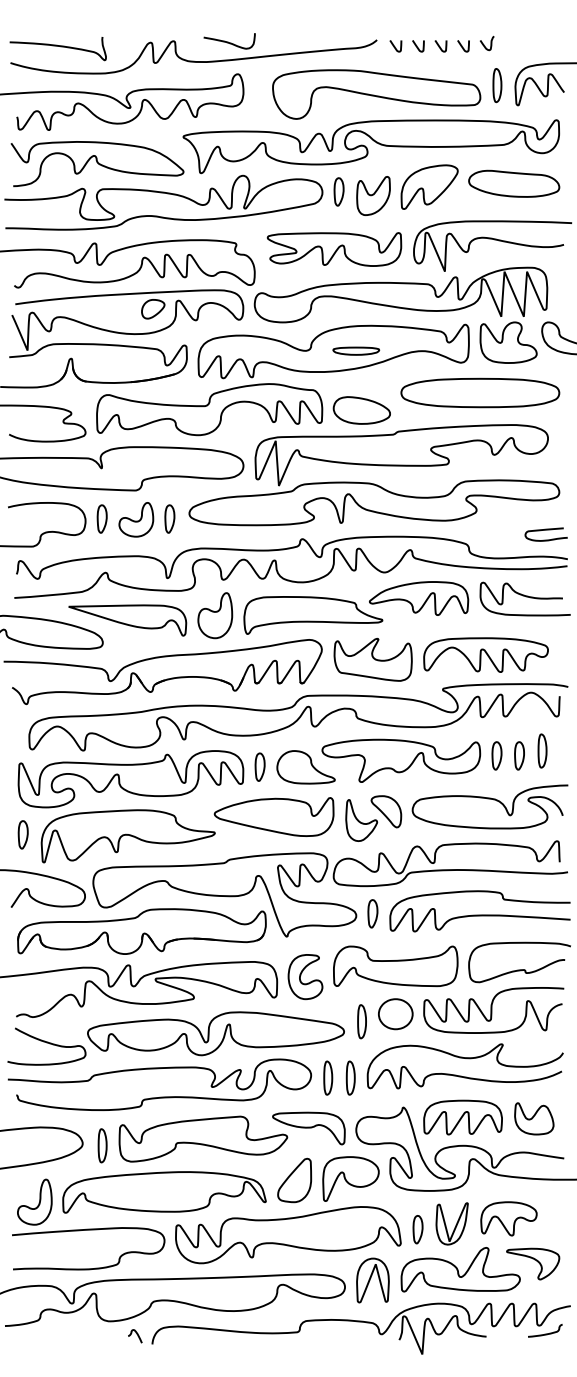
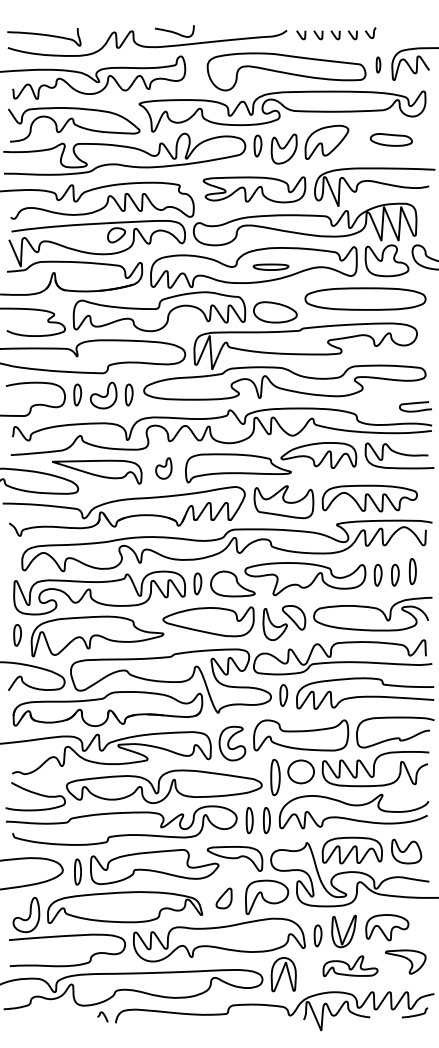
part: (497, 84) -> (378, 64), size x0.6
part: (514, 183) -> (391, 139), size x0.6
part: (214, 615) -> (163, 468), size x0.6
part: (362, 1021) -> (275, 777), size x1.4
part: (293, 1180) -> (223, 898), size x0.6
part: (460, 1268) -> (350, 965), size x0.6

